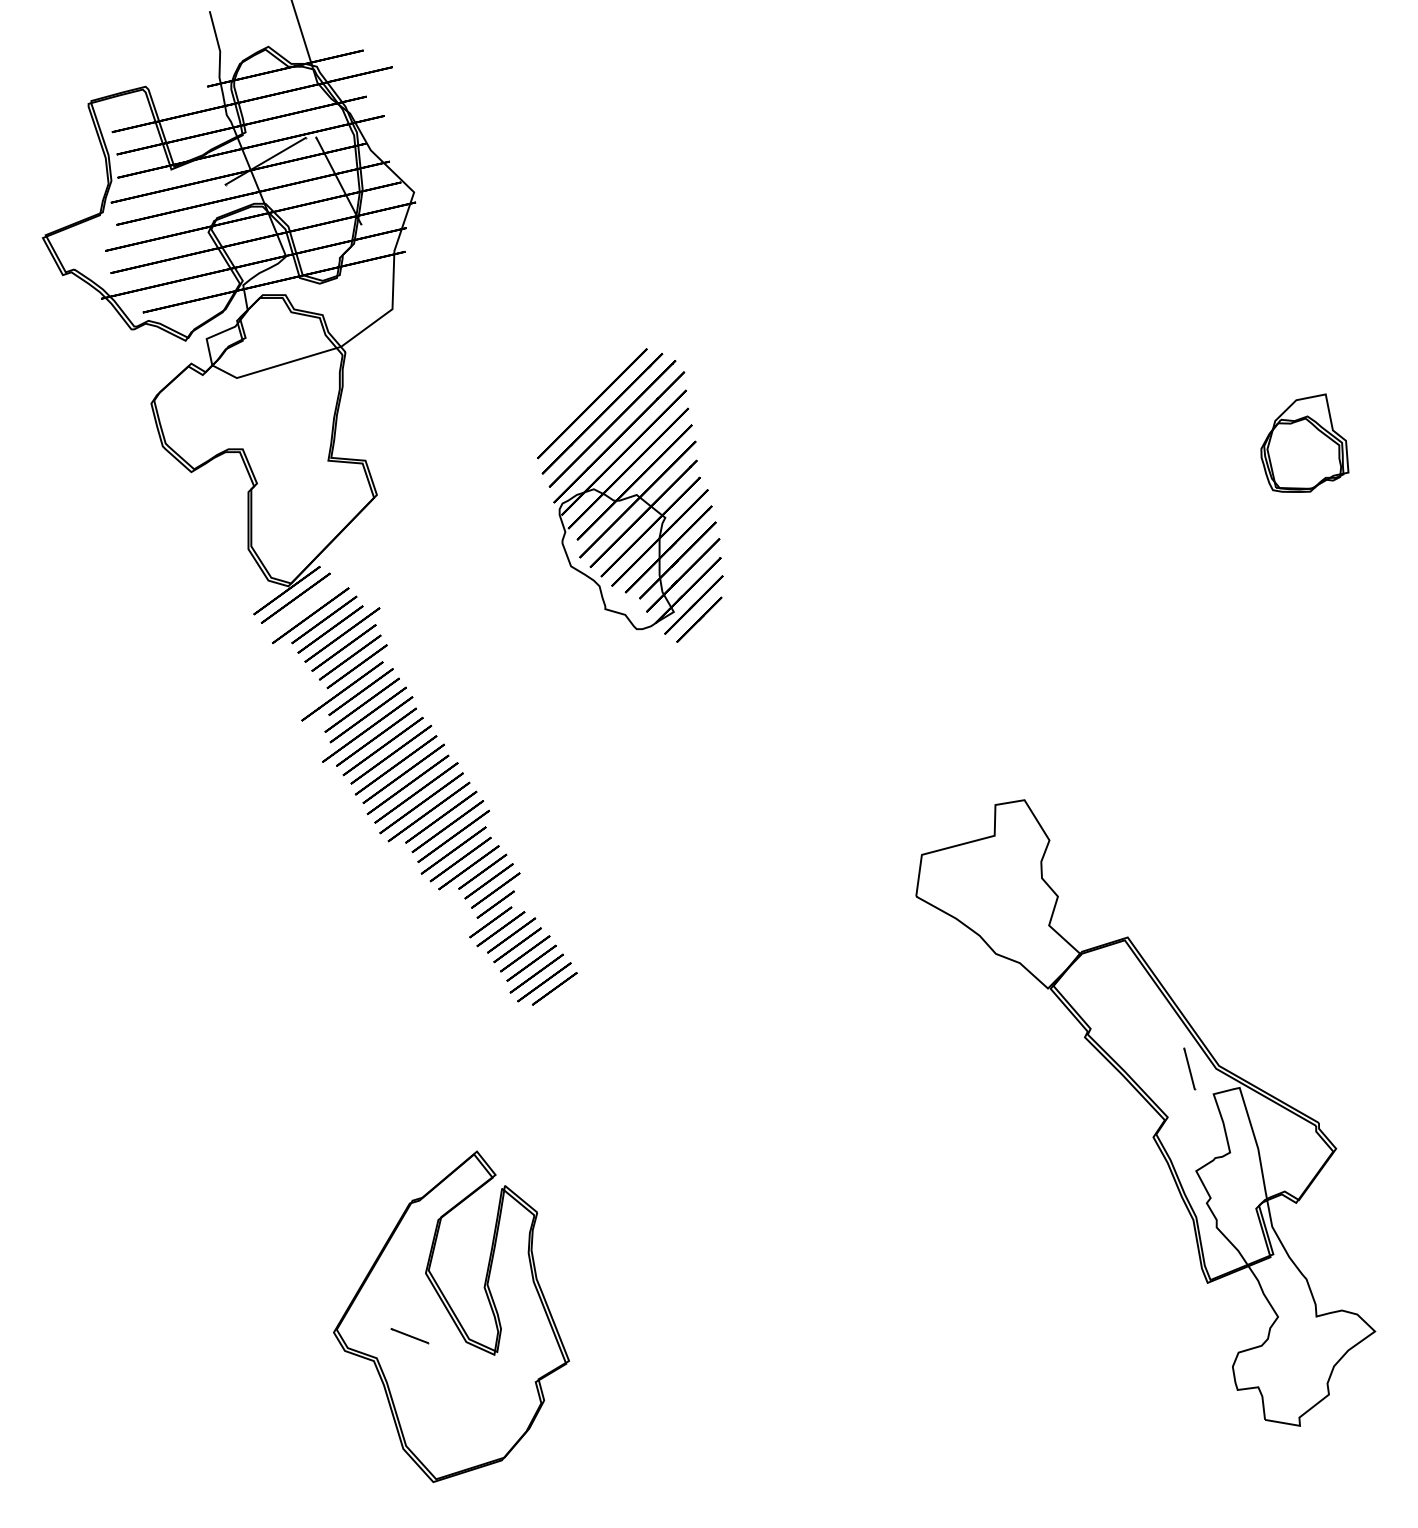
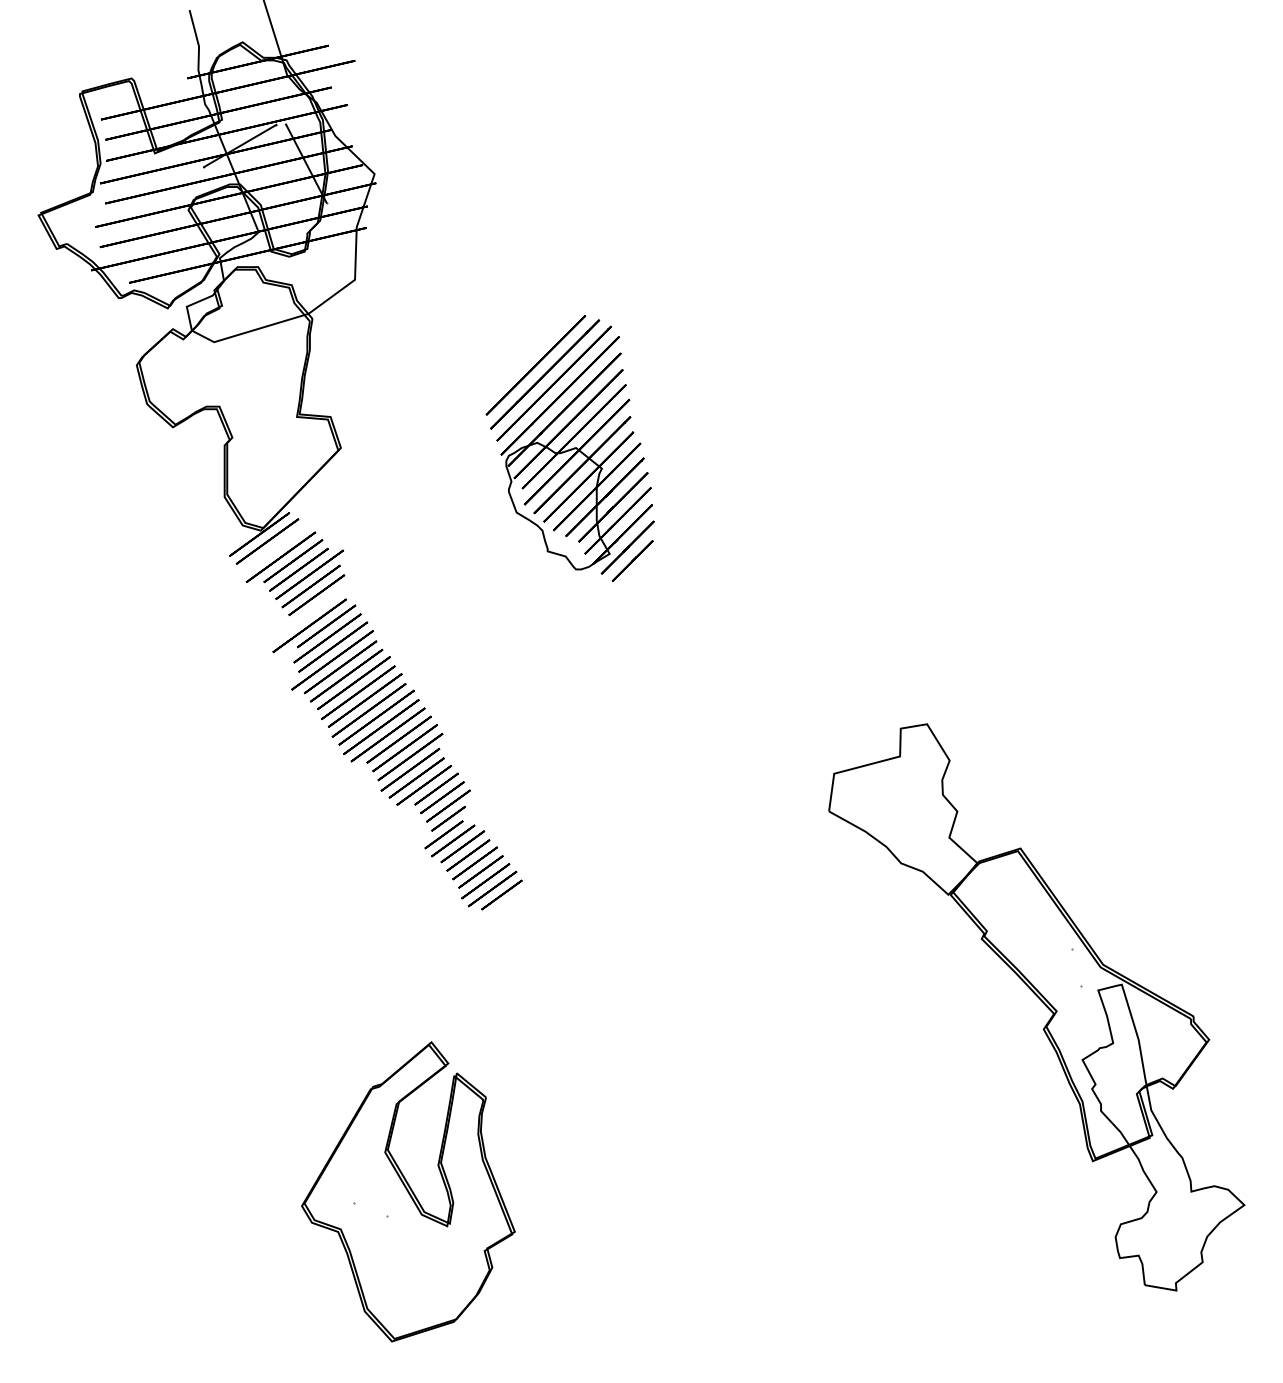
part: (1304, 443) -> (1180, 401), removed
line: (356, 666) -> (322, 603), removed
line: (1189, 1068) -> (1076, 967), removed
line: (409, 1335) -> (370, 1208), removed

